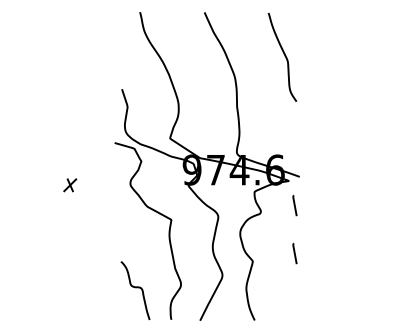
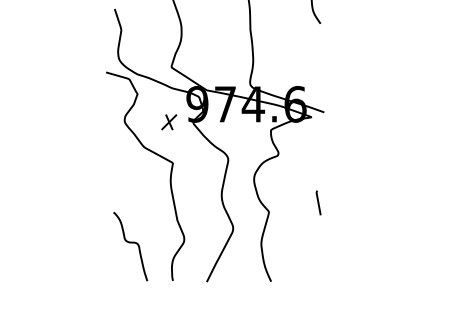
part: (70, 185) -> (169, 122), moved
line: (294, 205) -> (318, 146), removed

